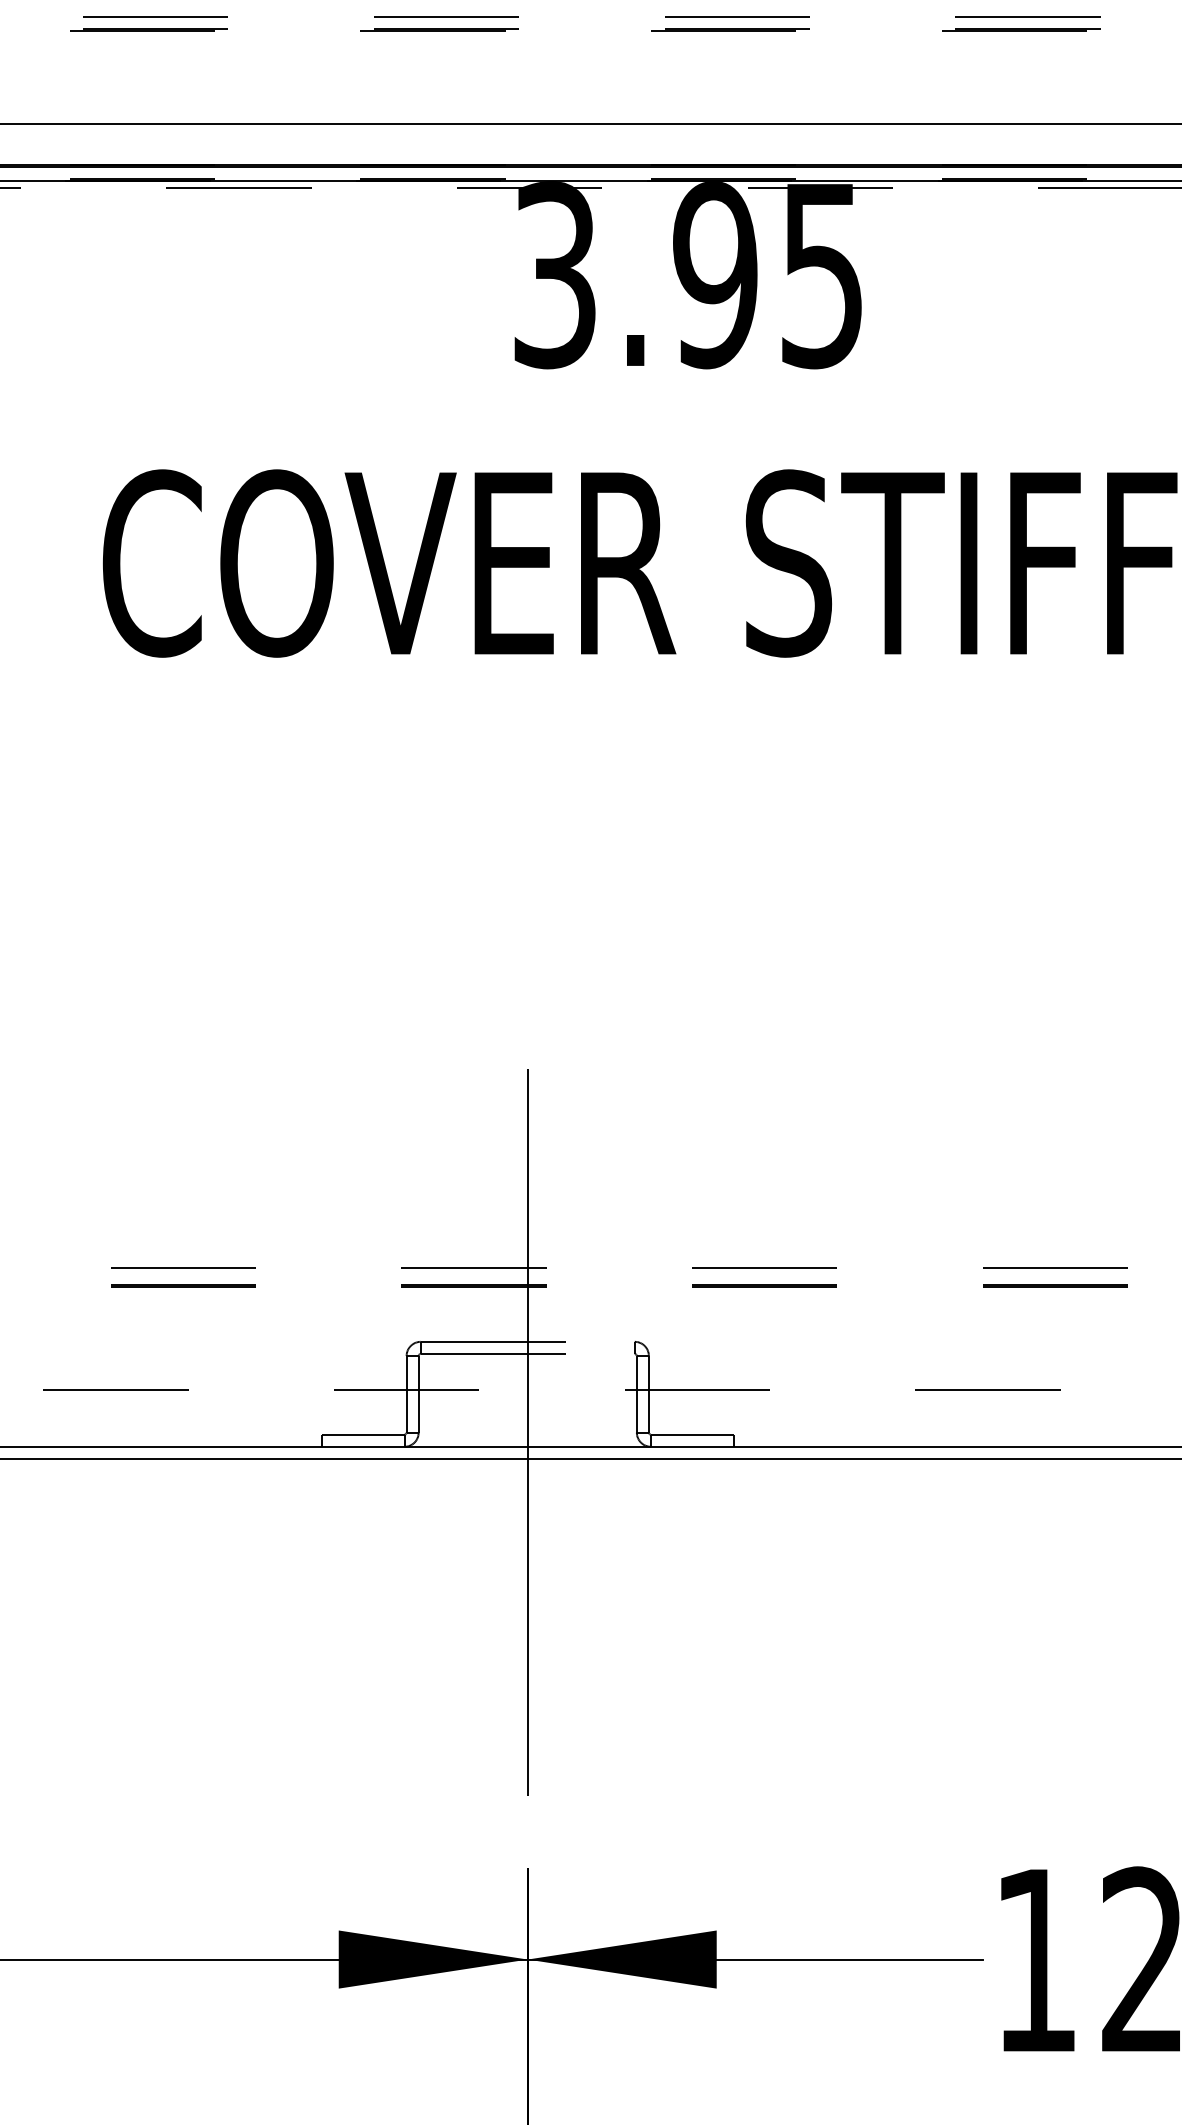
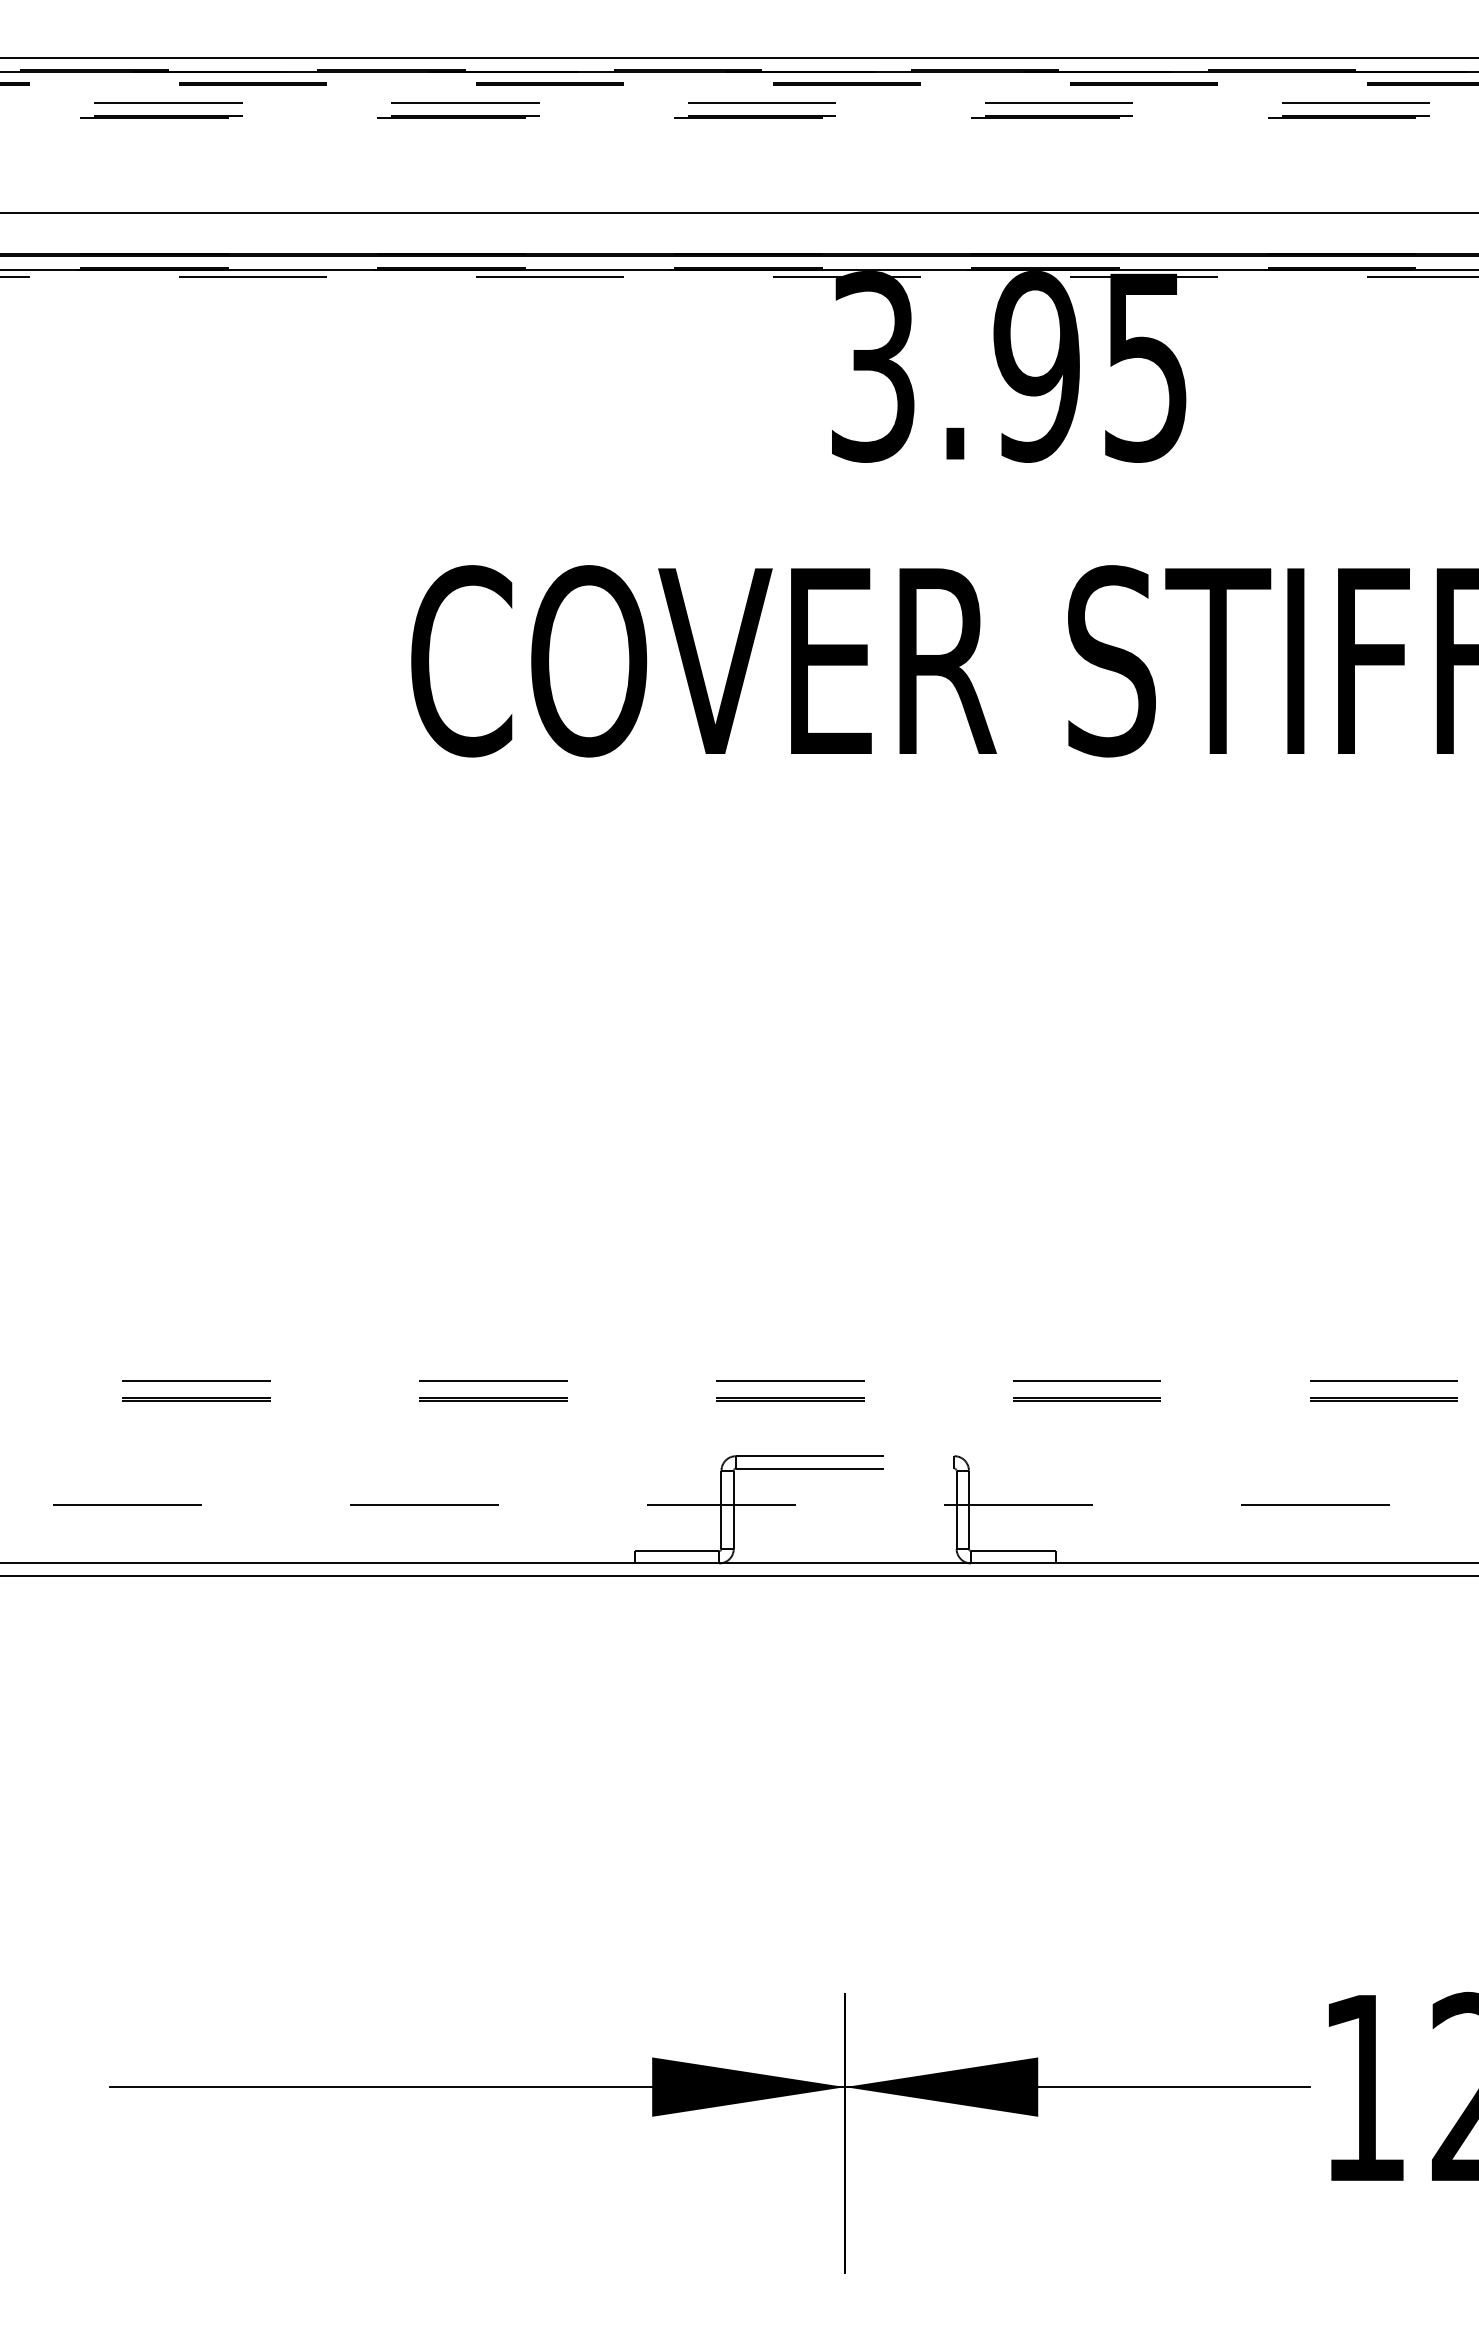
line: (528, 1394) -> (845, 1509), removed

